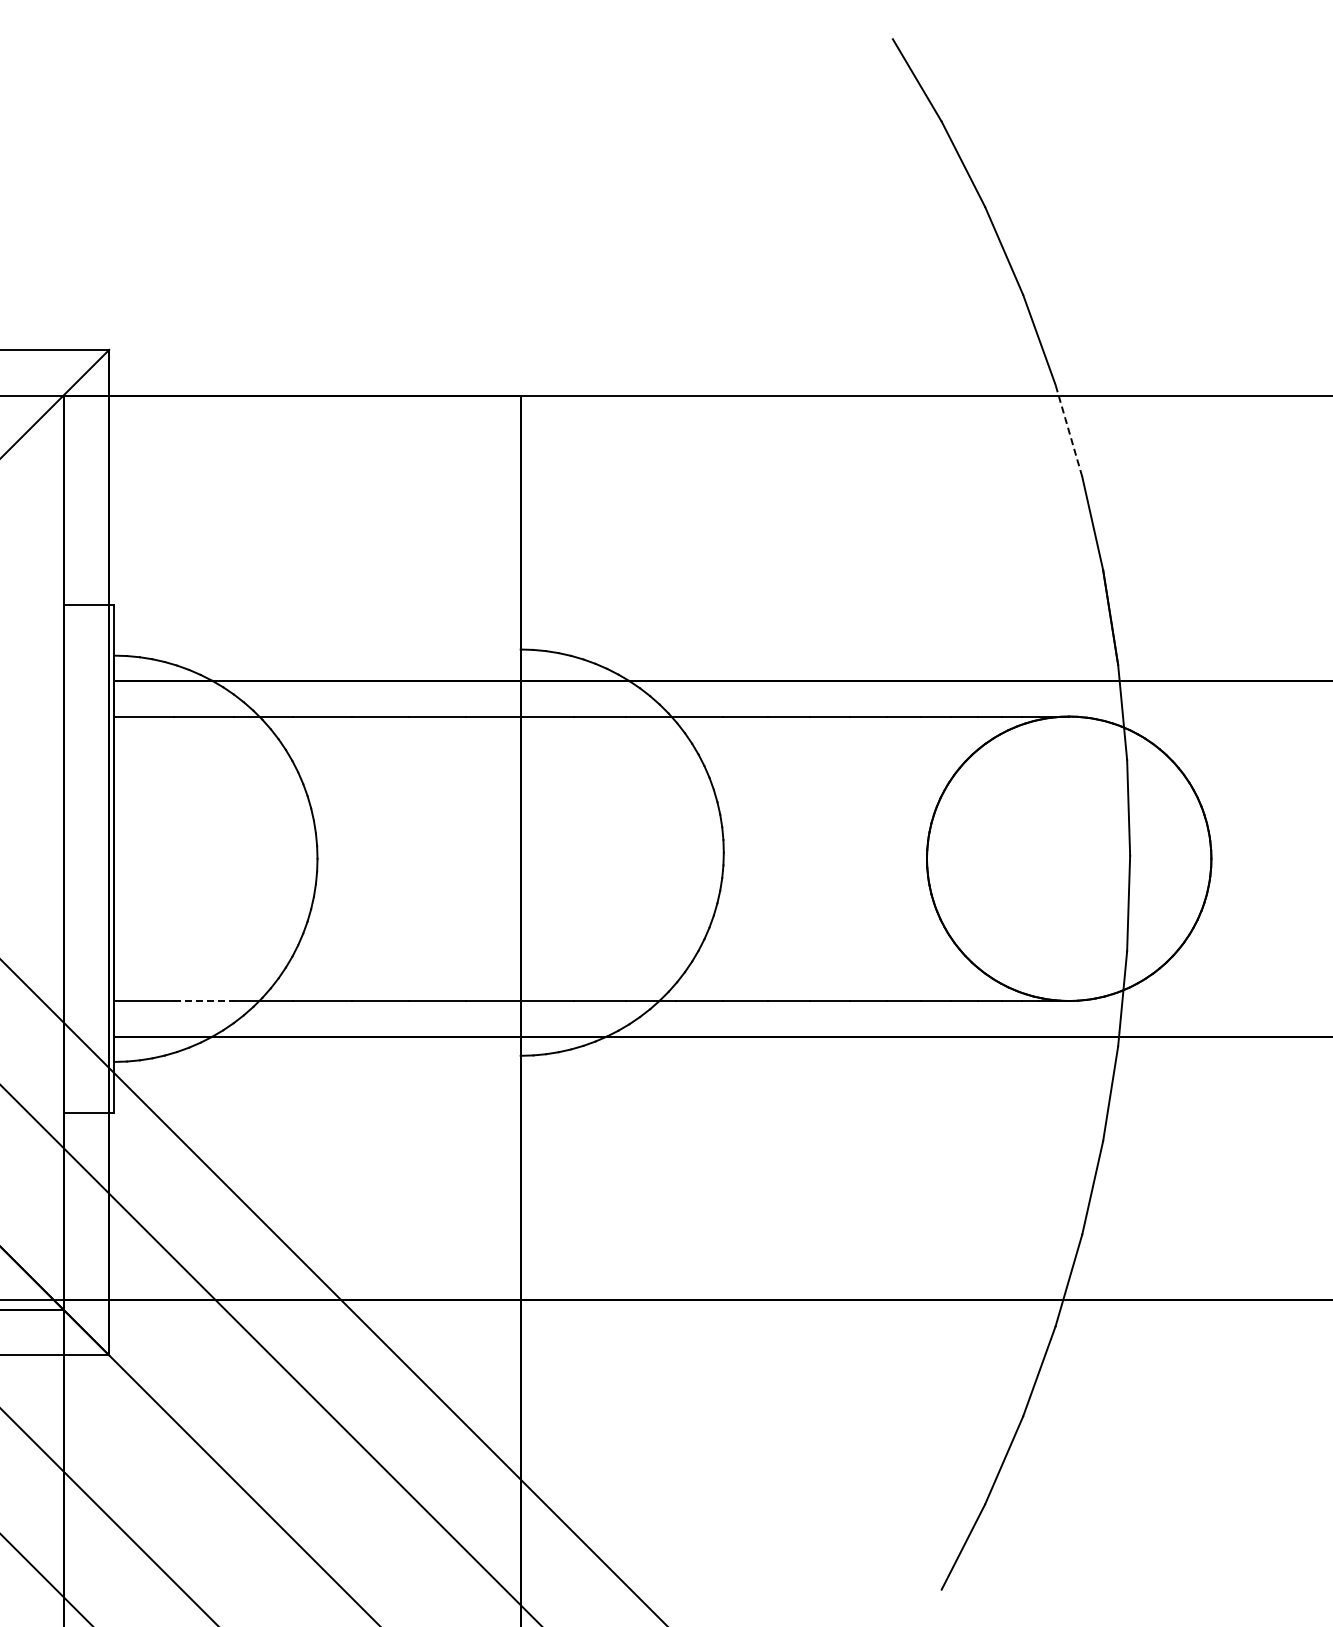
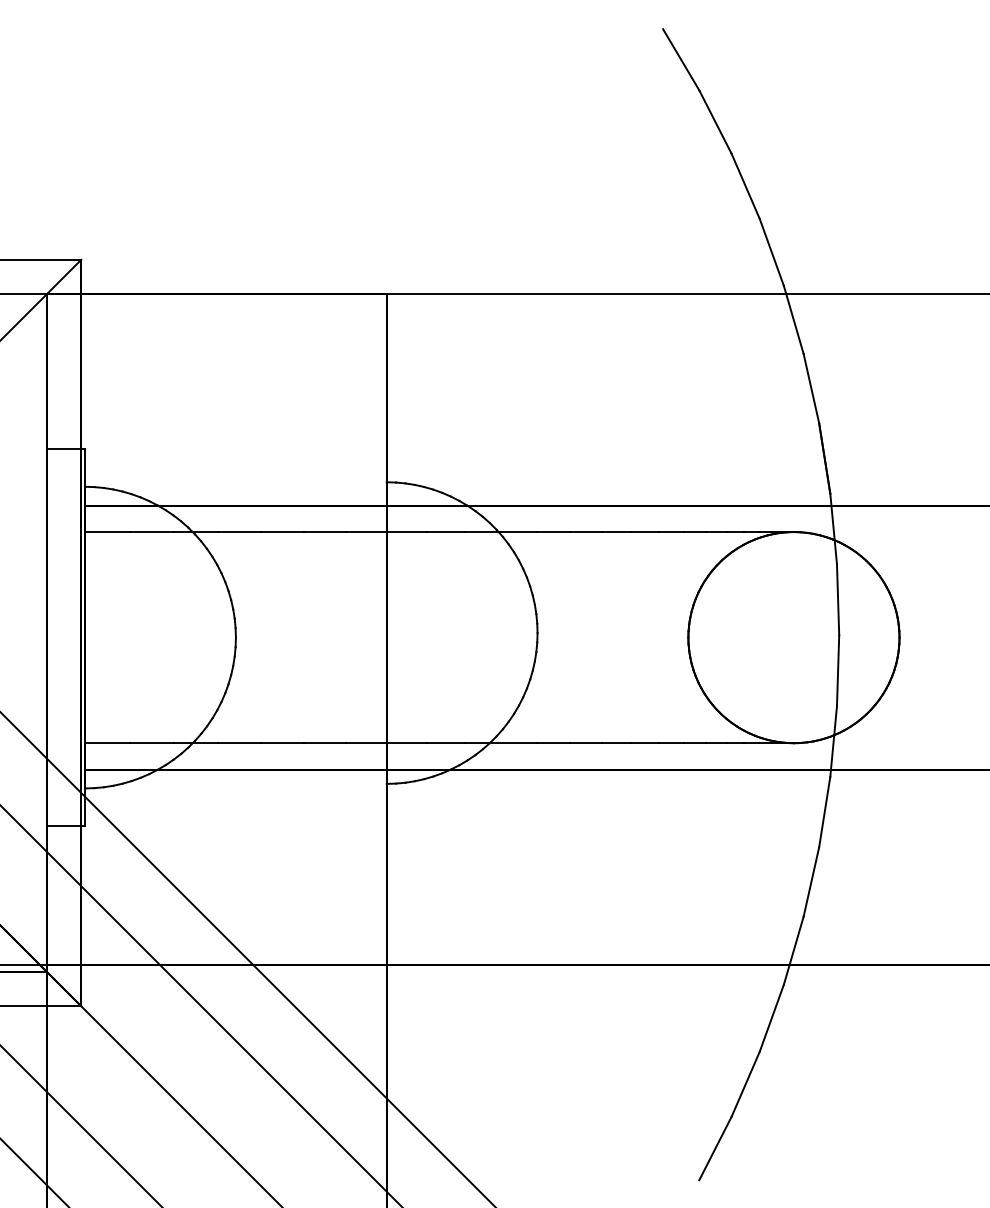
line: (1068, 430) -> (793, 319), dashed -> solid
line: (204, 1001) -> (152, 743), dashed -> solid

